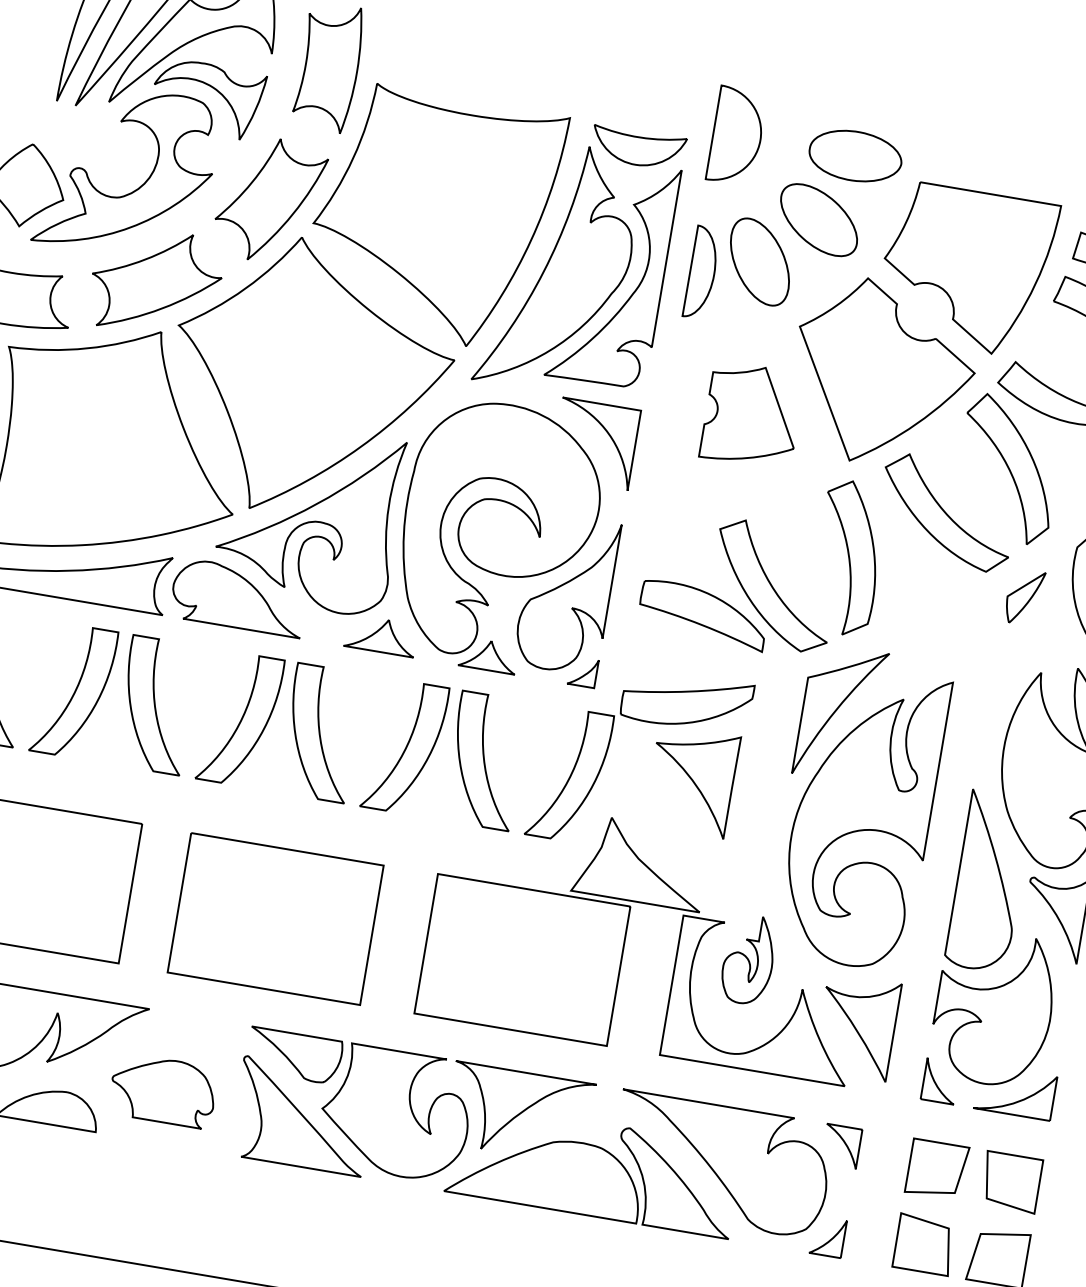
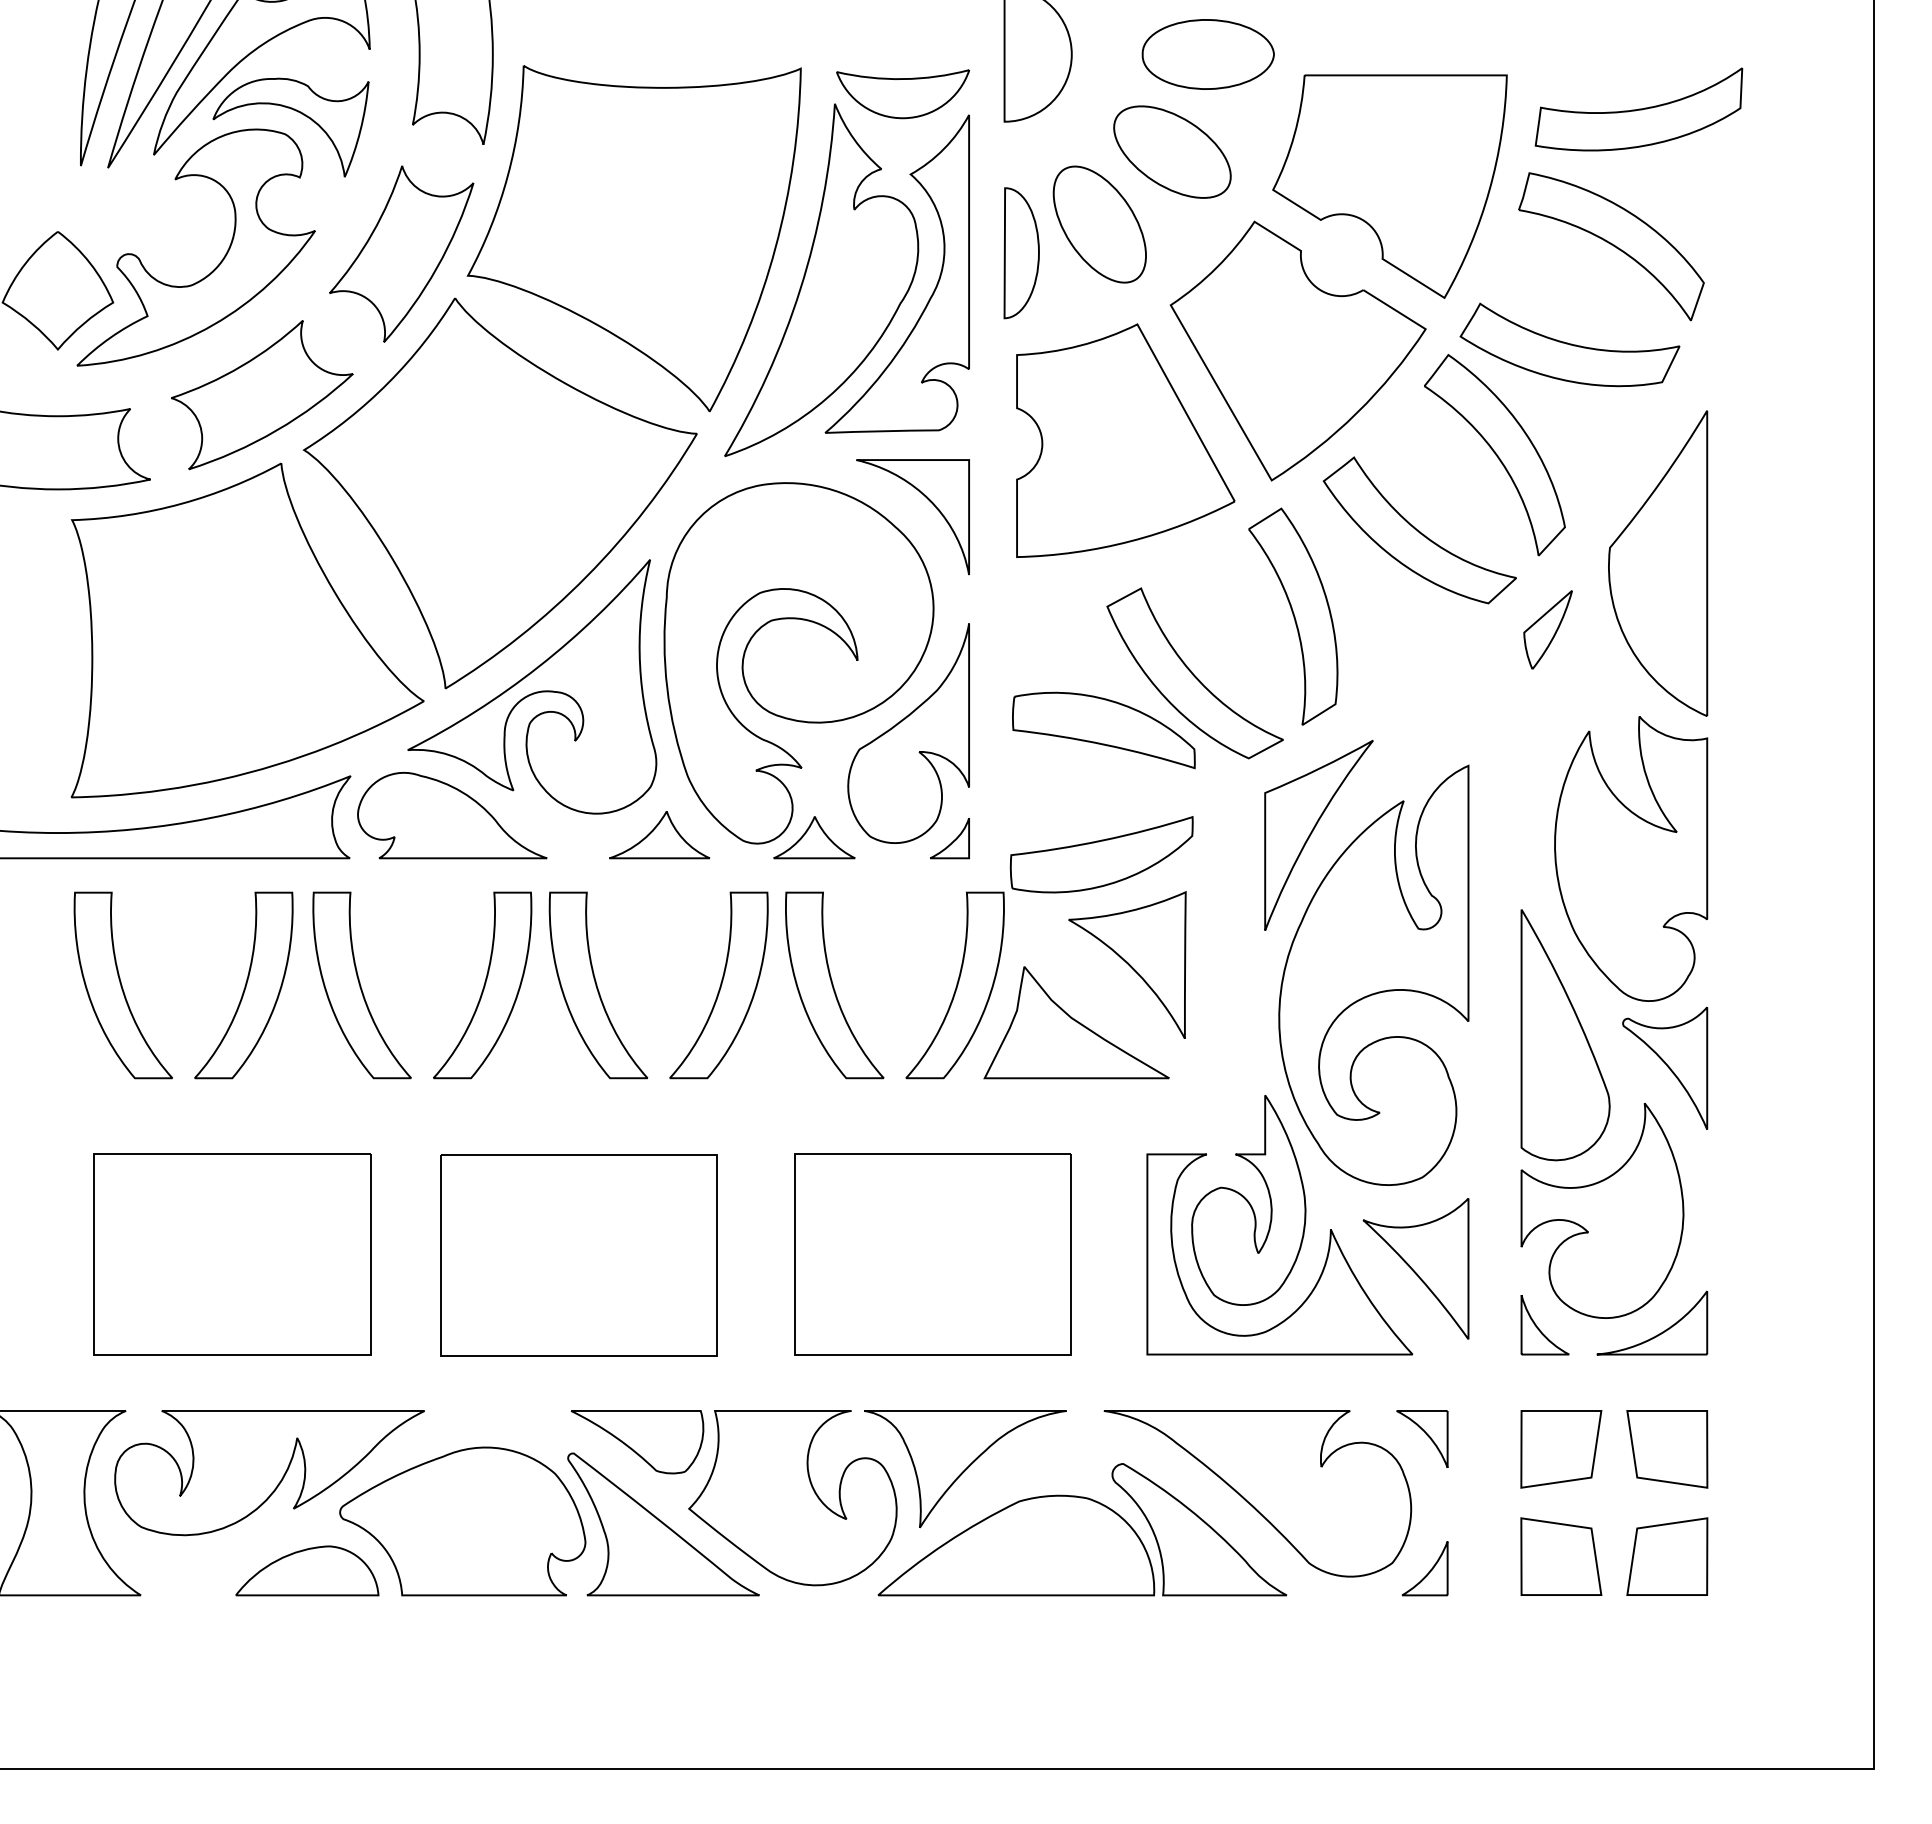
part: (752, 415) -> (1125, 440), size x1.67
part: (641, 862) -> (1076, 1022), moved
part: (748, 959) -> (1248, 1200), size x1.67
part: (163, 1090) -> (462, 1521), size x1.67

